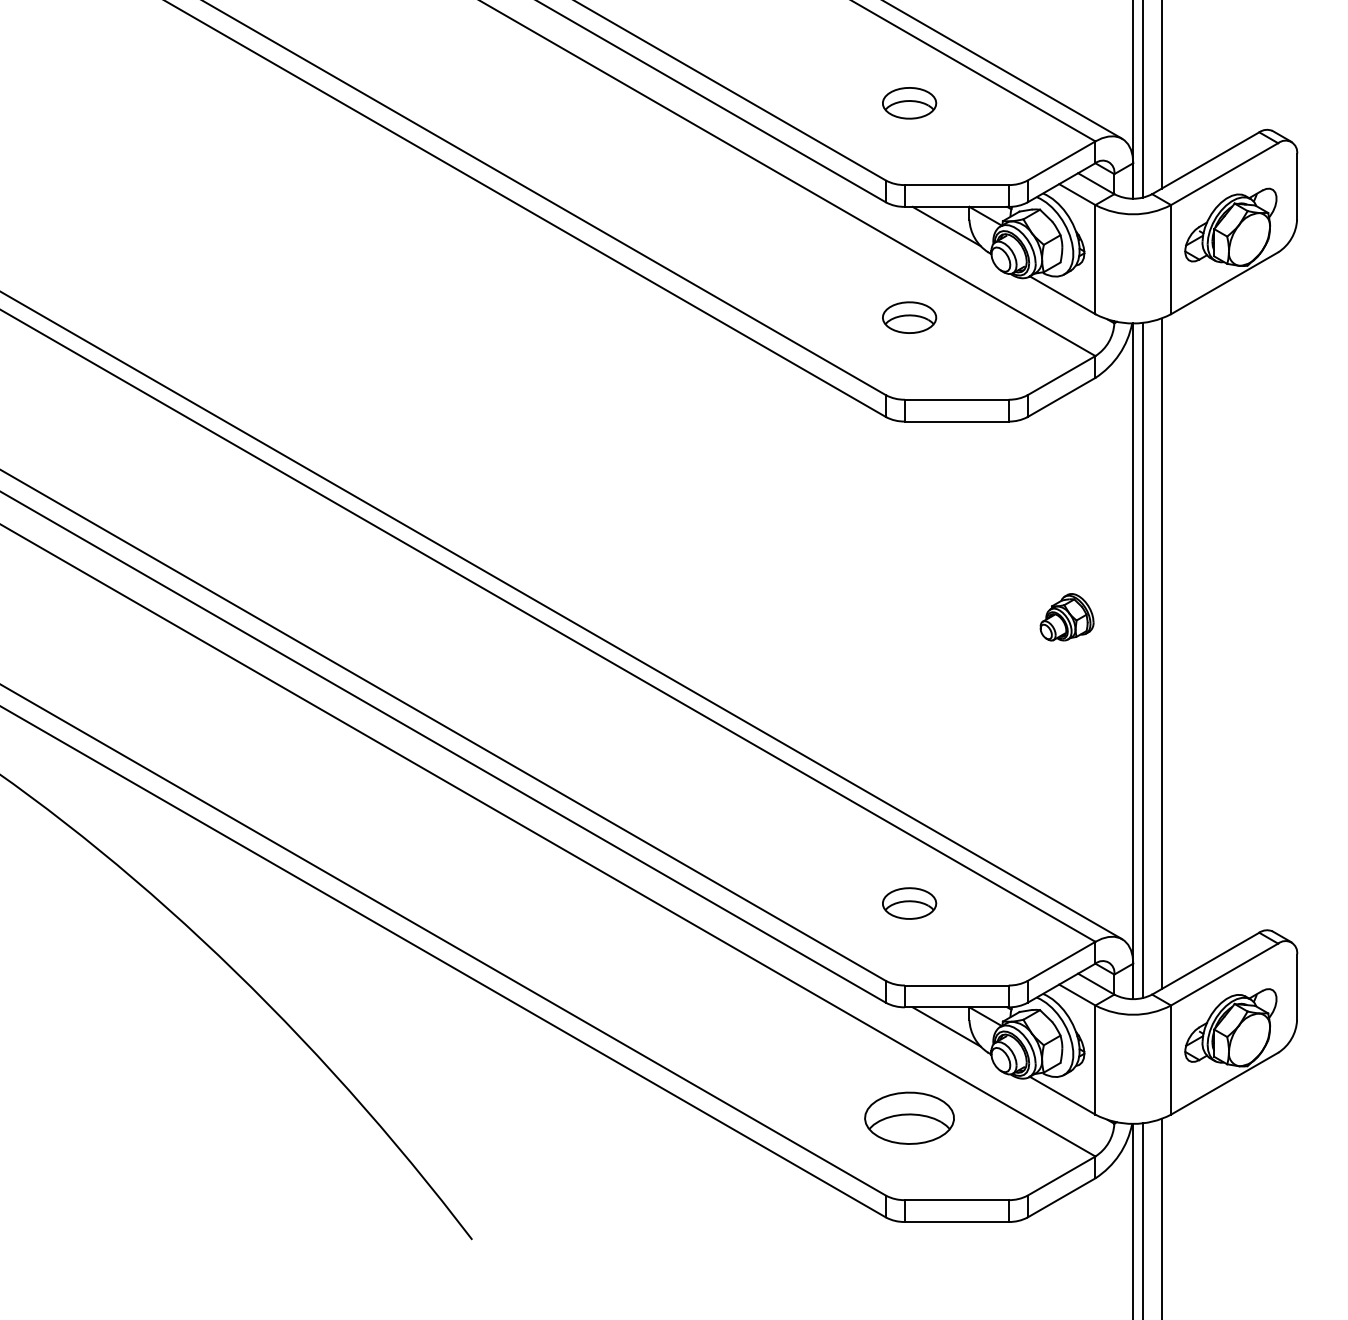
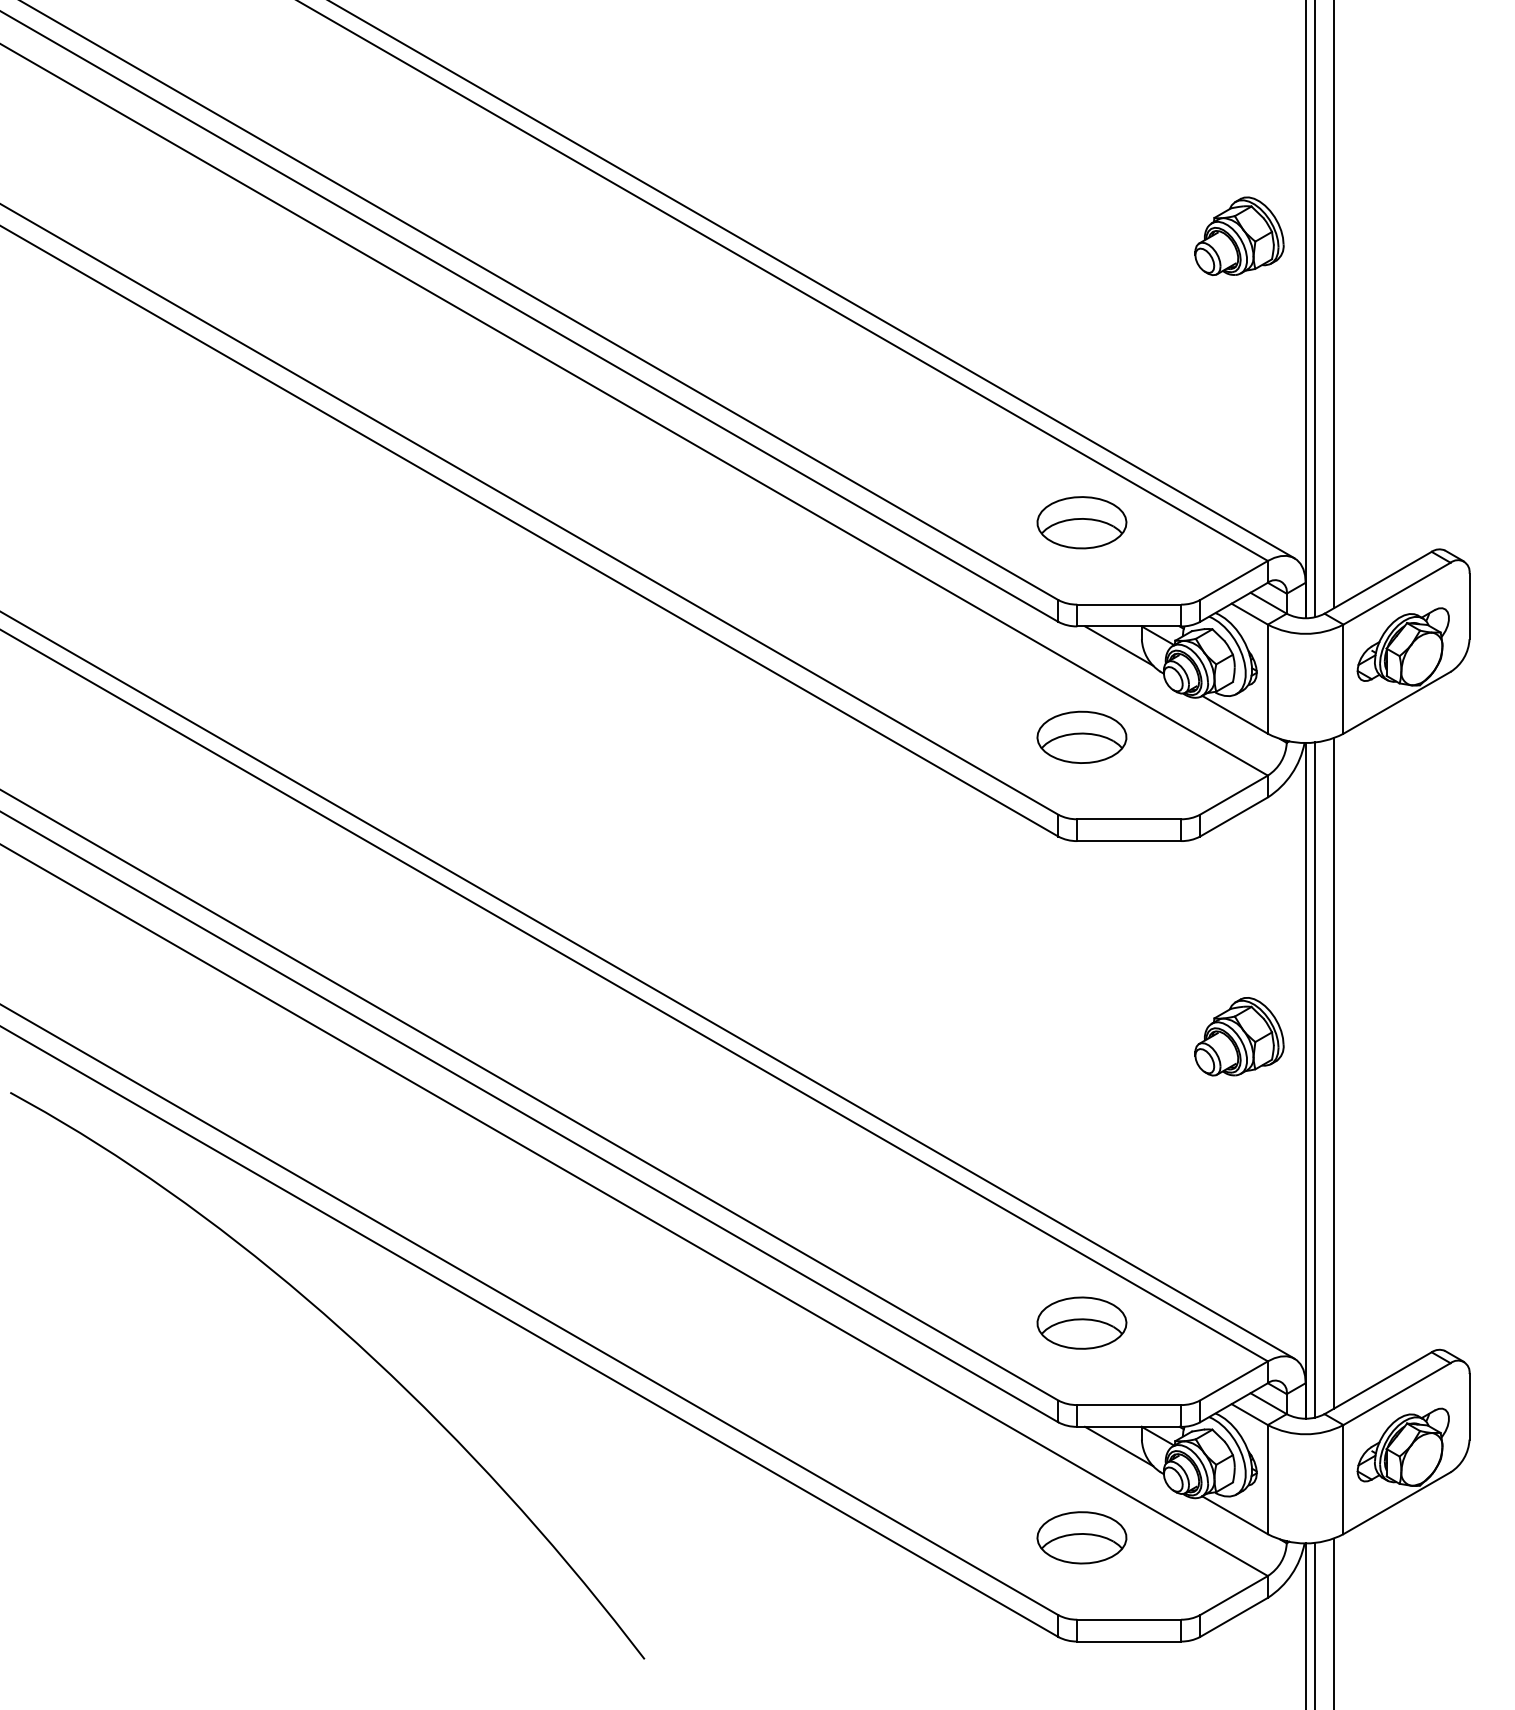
part: (909, 102) -> (1081, 522), size x1.67
part: (909, 316) -> (1081, 736), size x1.67
part: (1067, 616) -> (1239, 1036), size x1.67
part: (909, 902) -> (1081, 1322), size x1.67

